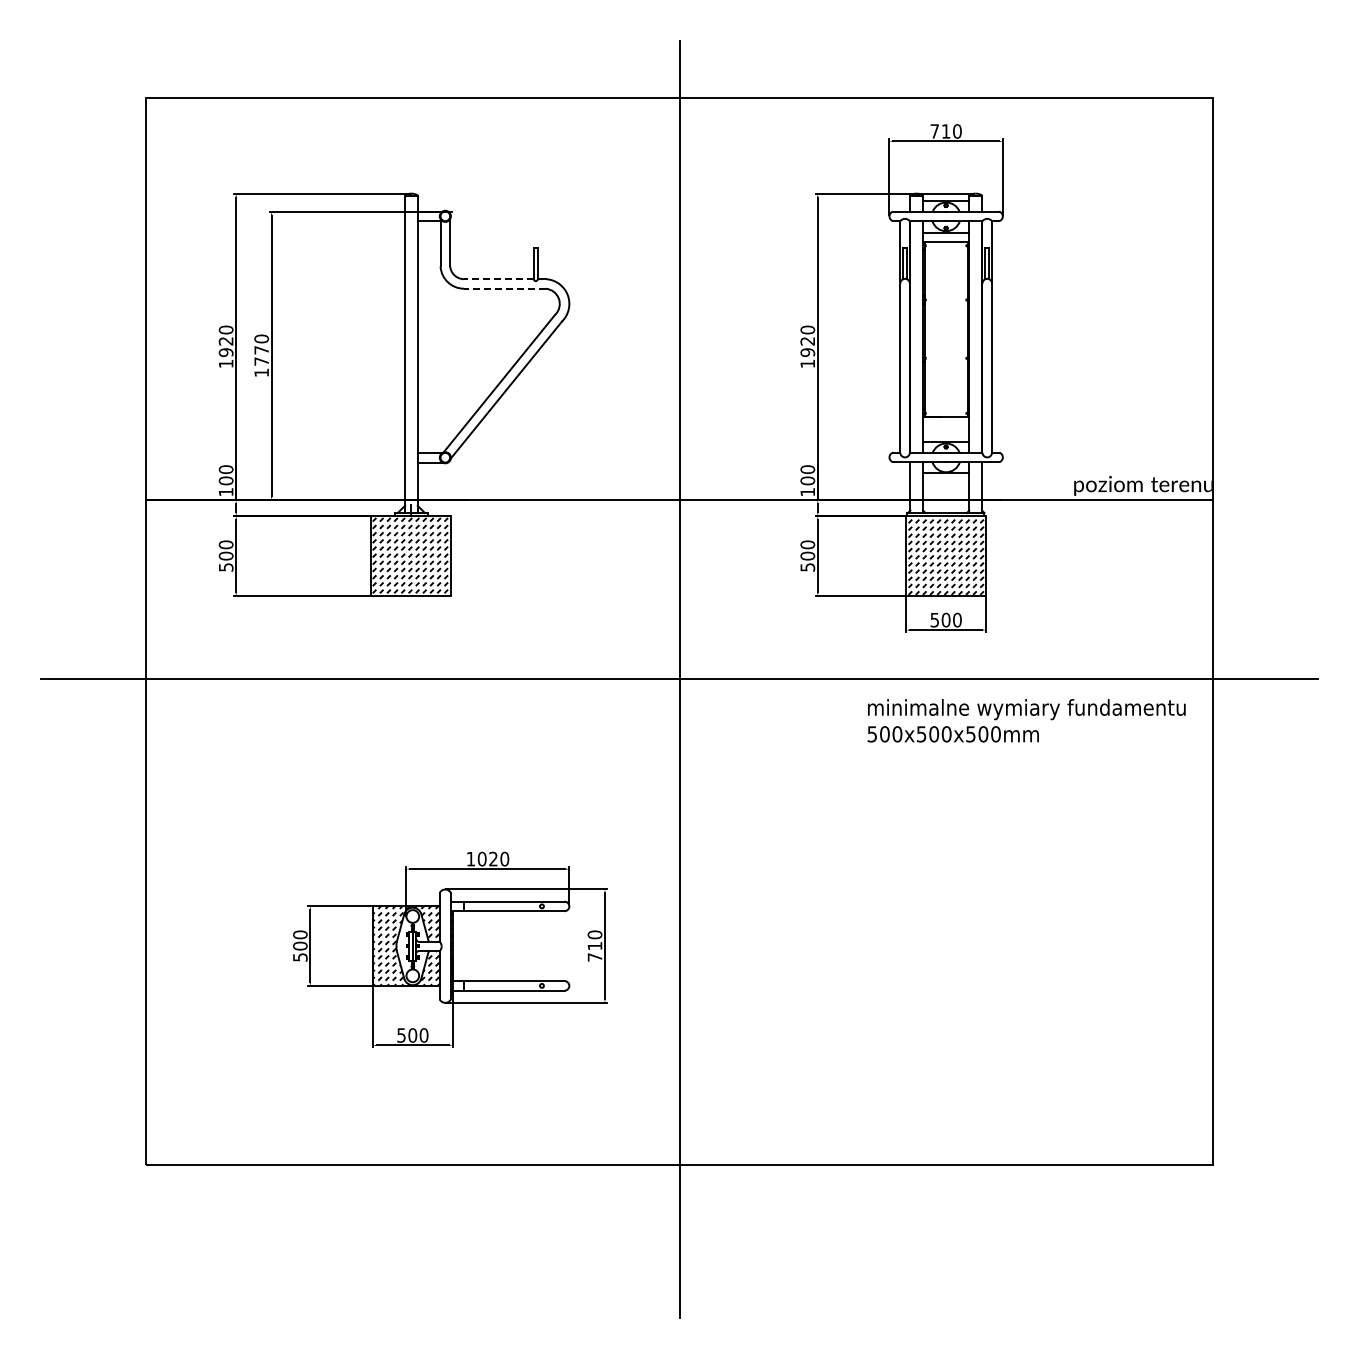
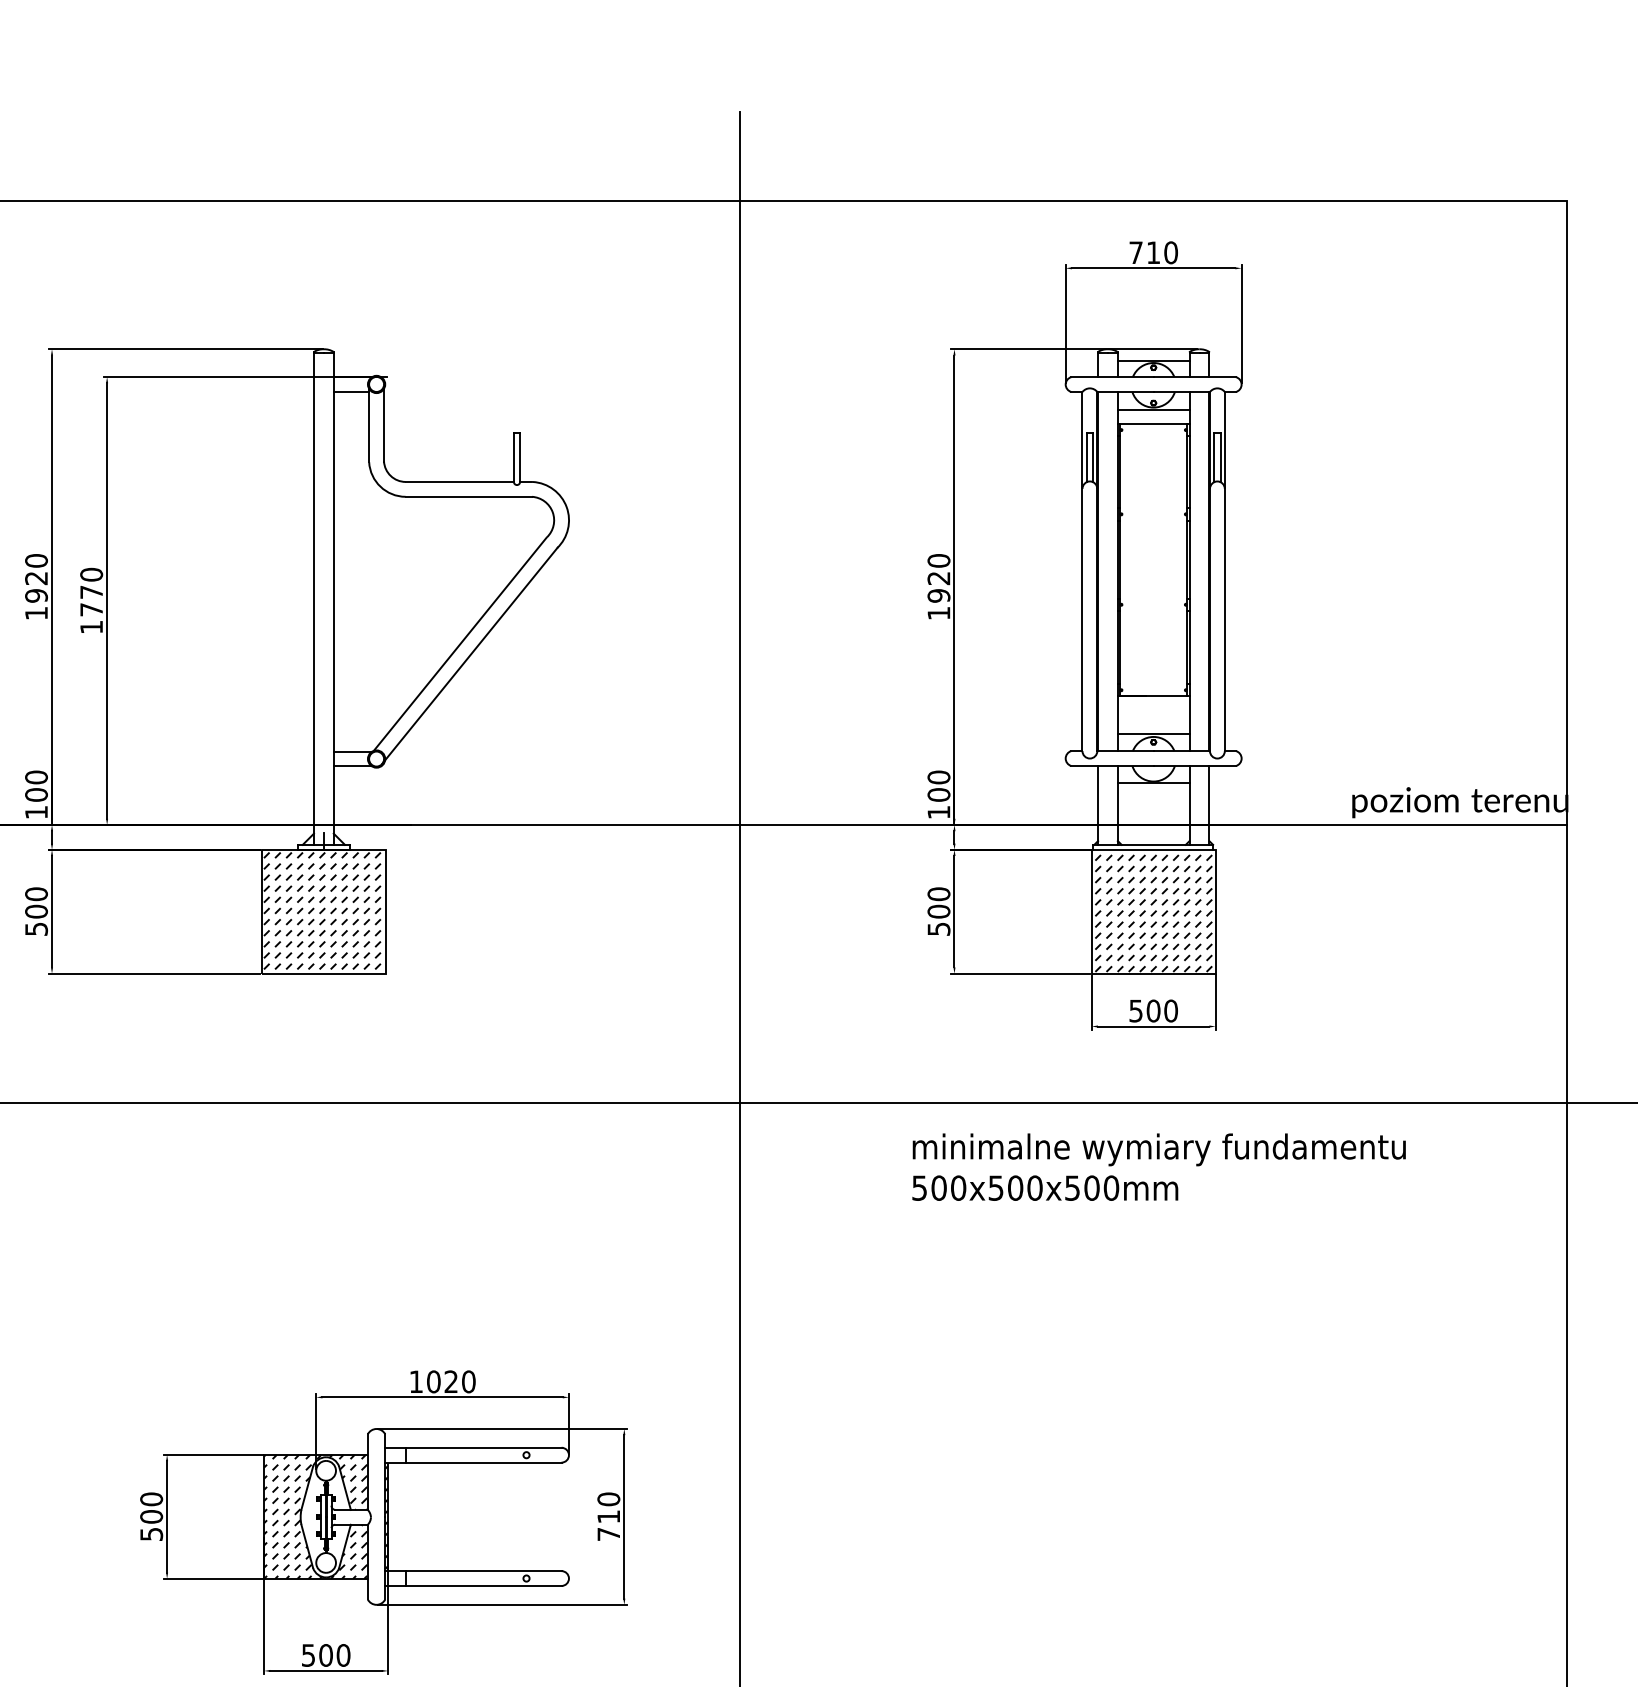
line: (498, 279) -> (459, 482), dashed -> solid
line: (505, 288) -> (469, 496), dashed -> solid
text: (1026, 720) -> (1158, 1166), moved

